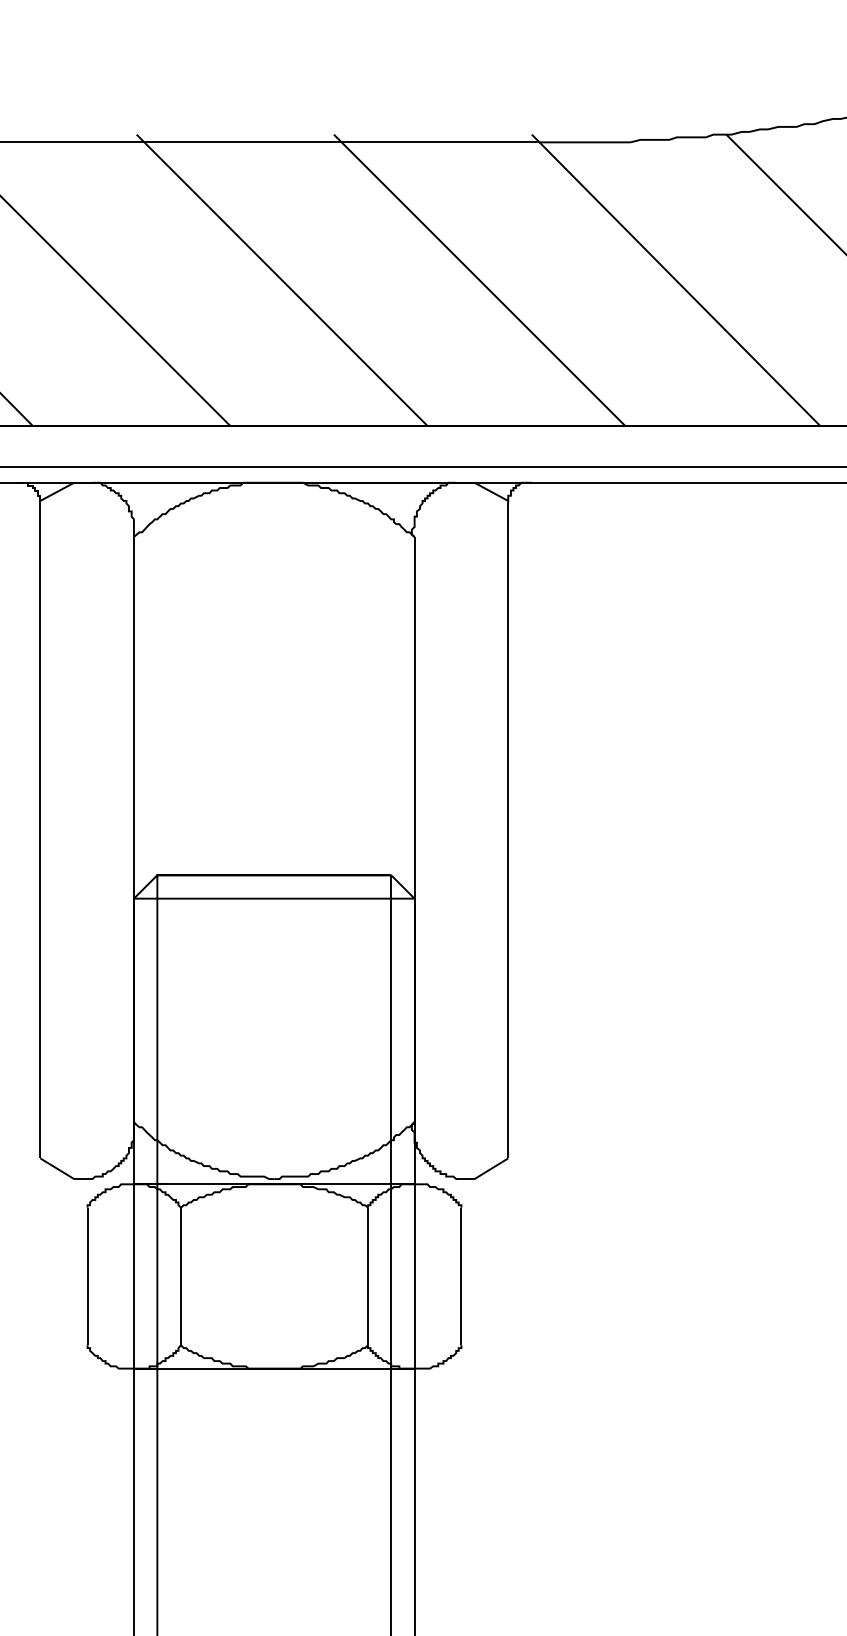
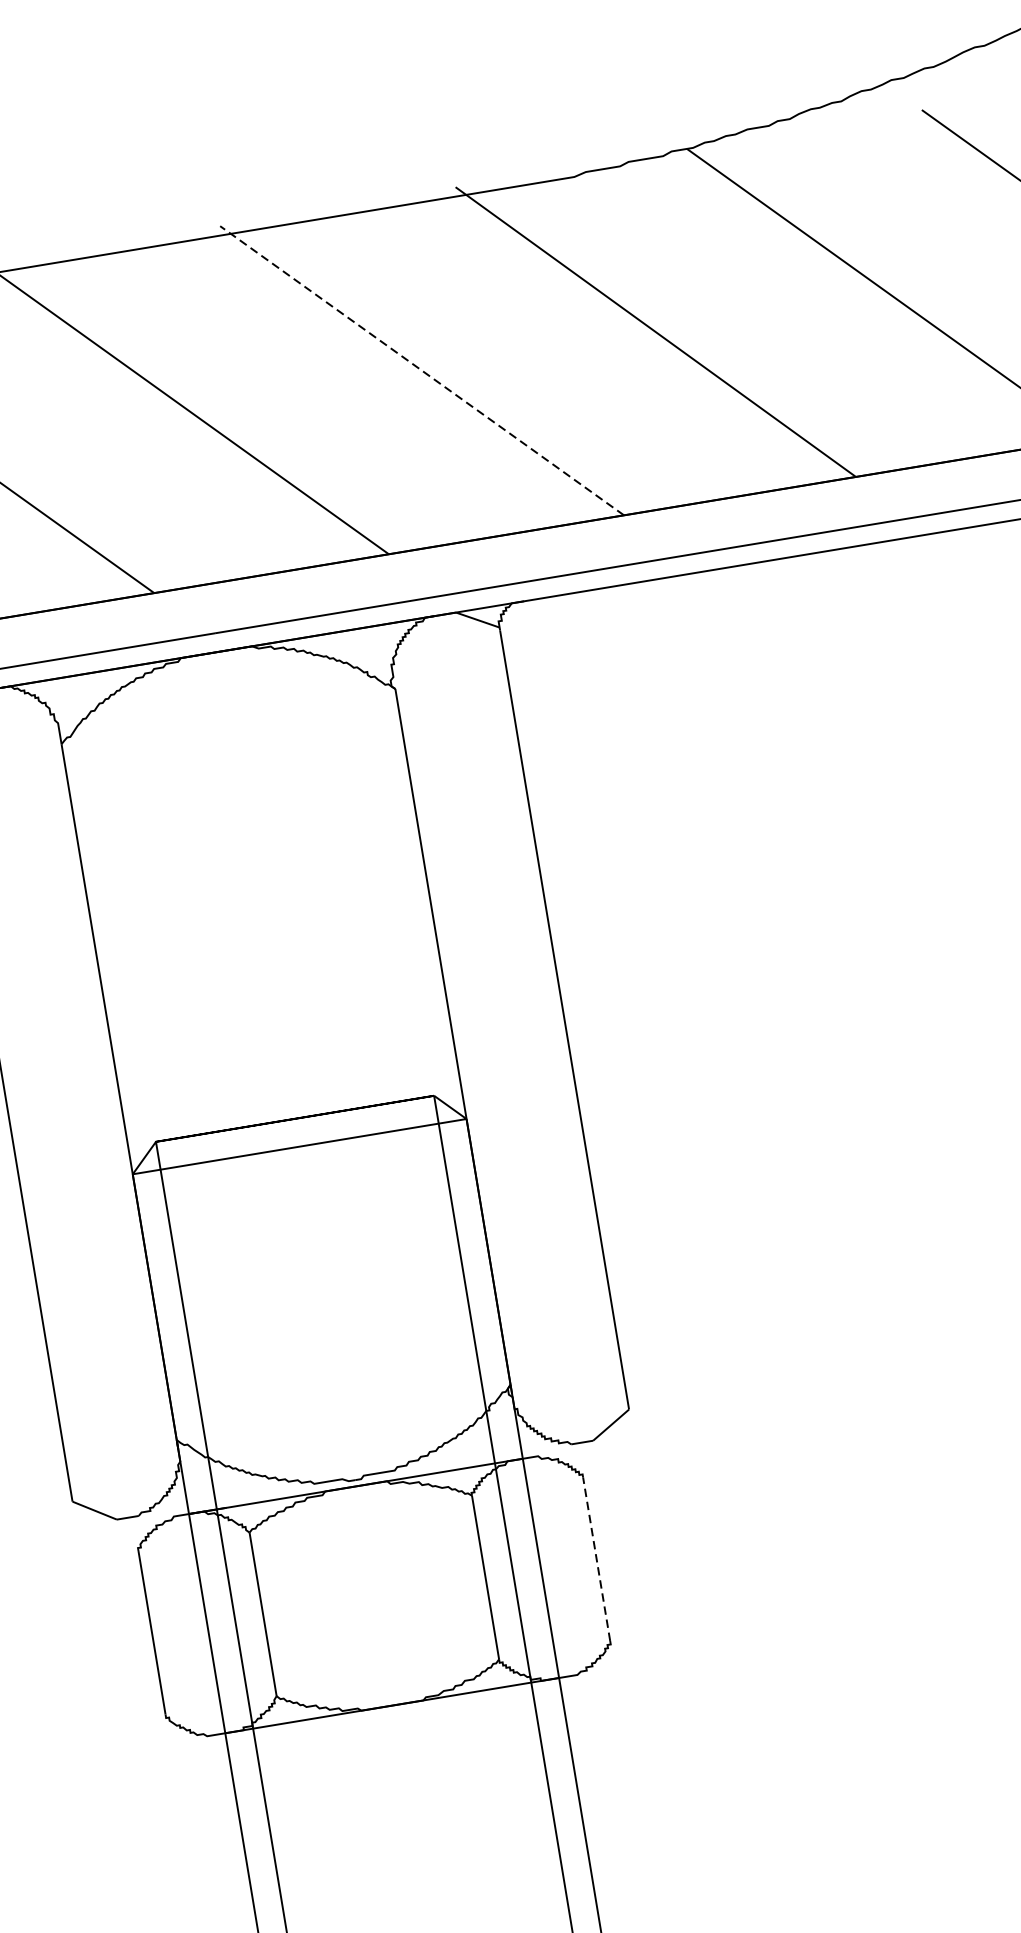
line: (479, 279) -> (421, 369), solid -> dashed
line: (461, 1276) -> (596, 1559), solid -> dashed

